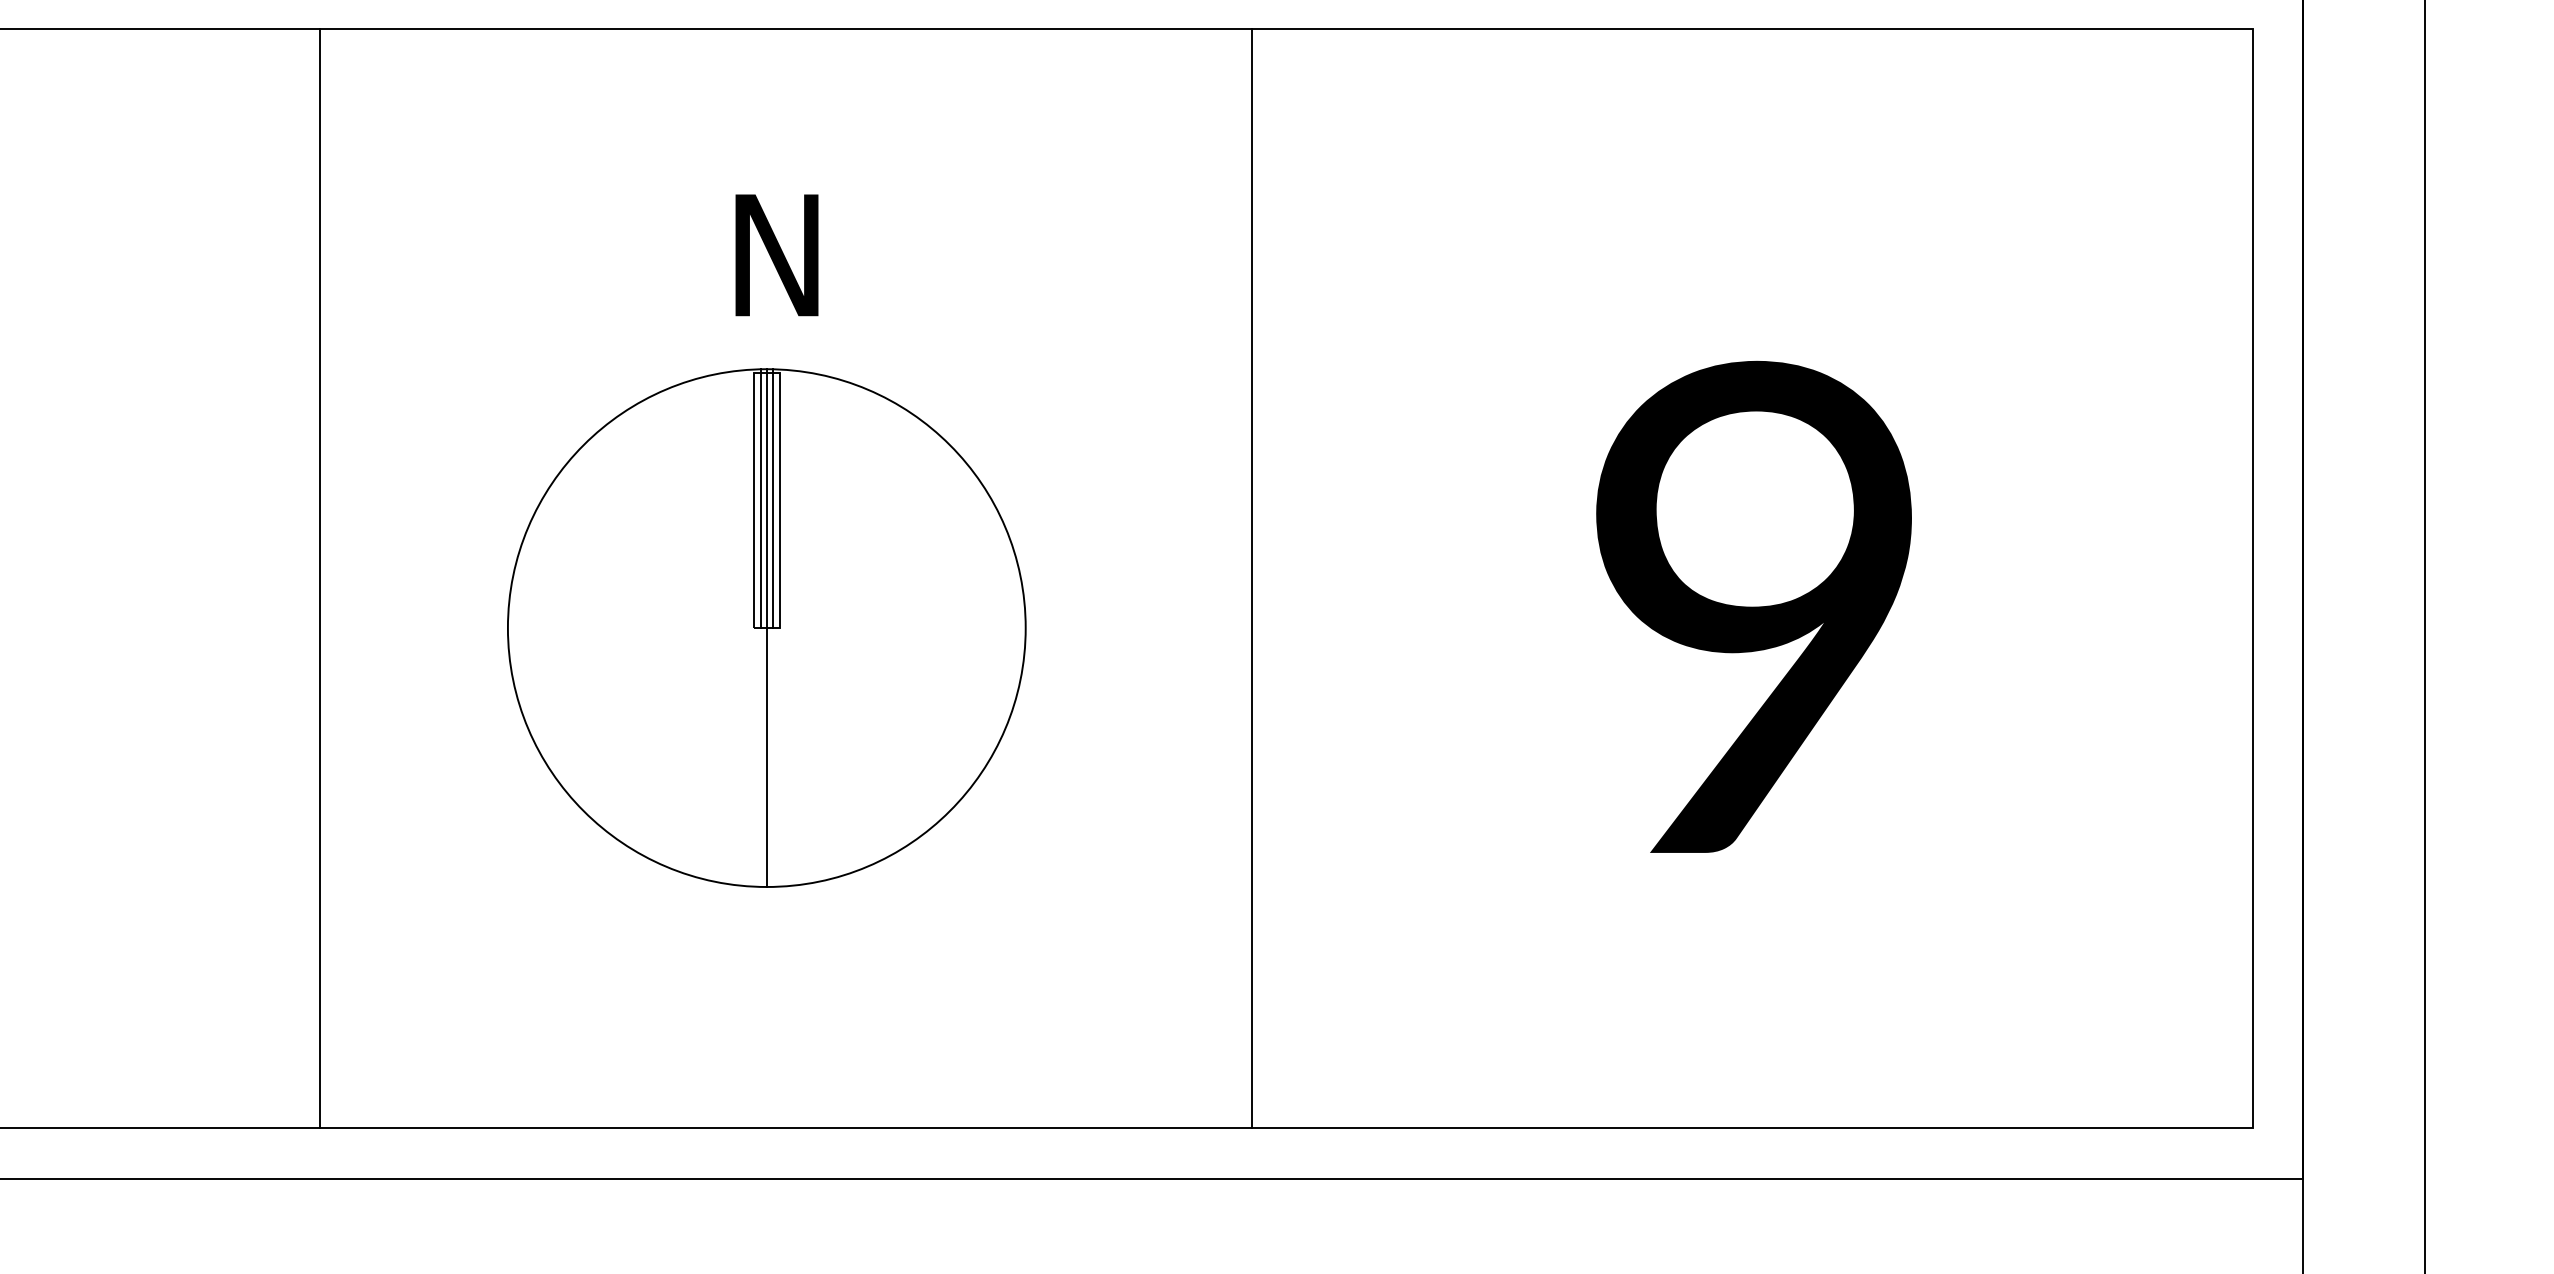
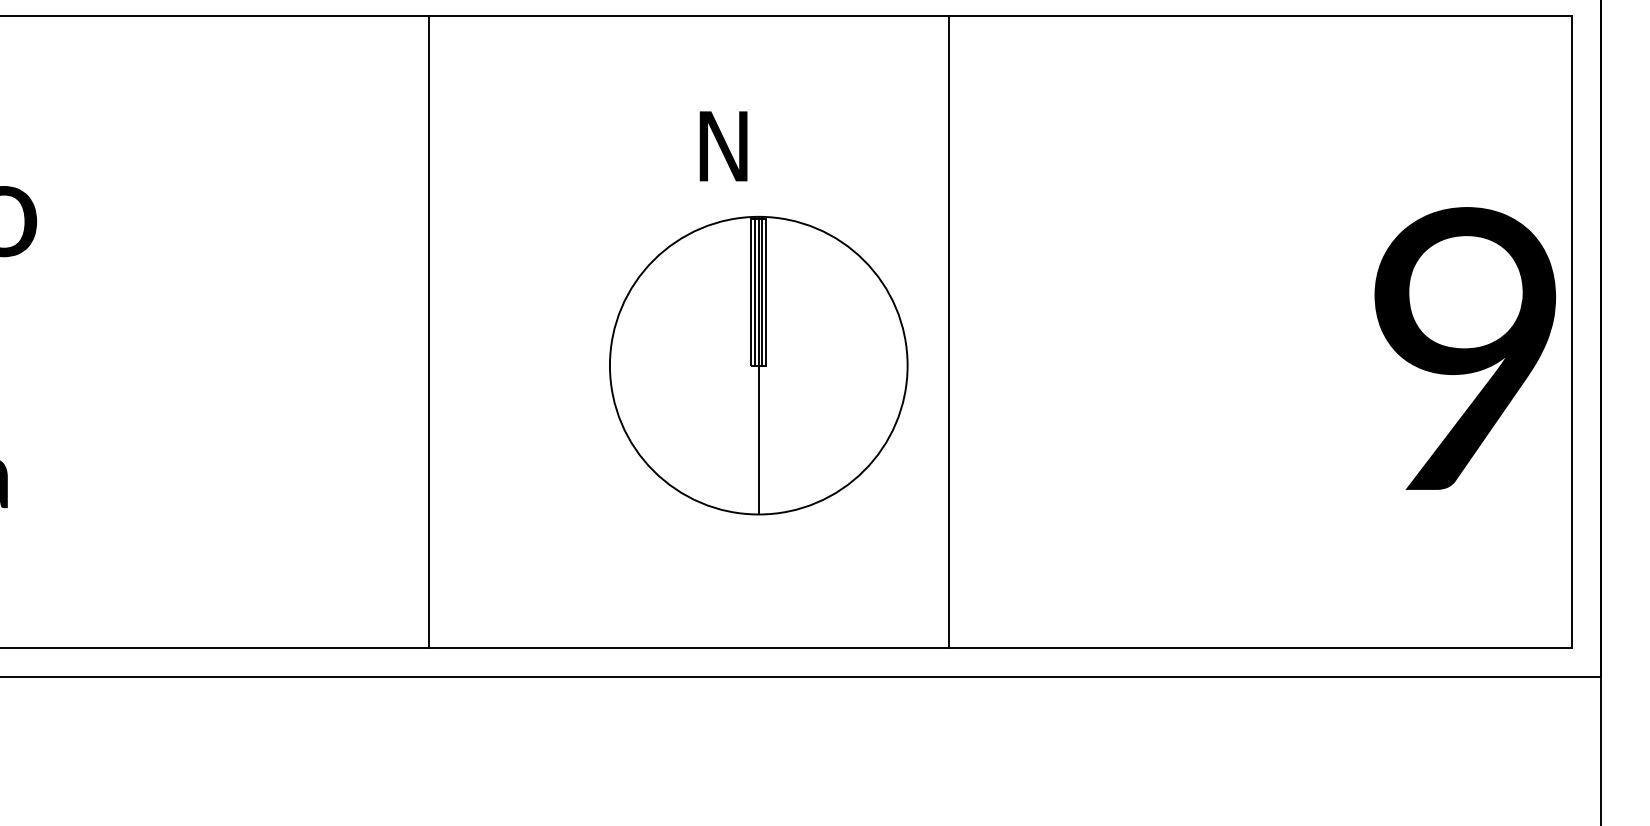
line: (321, 579) -> (429, 332), moved
line: (1251, 579) -> (948, 332), moved
text: (1752, 606) -> (1464, 348), moved
part: (766, 627) -> (758, 365), moved

